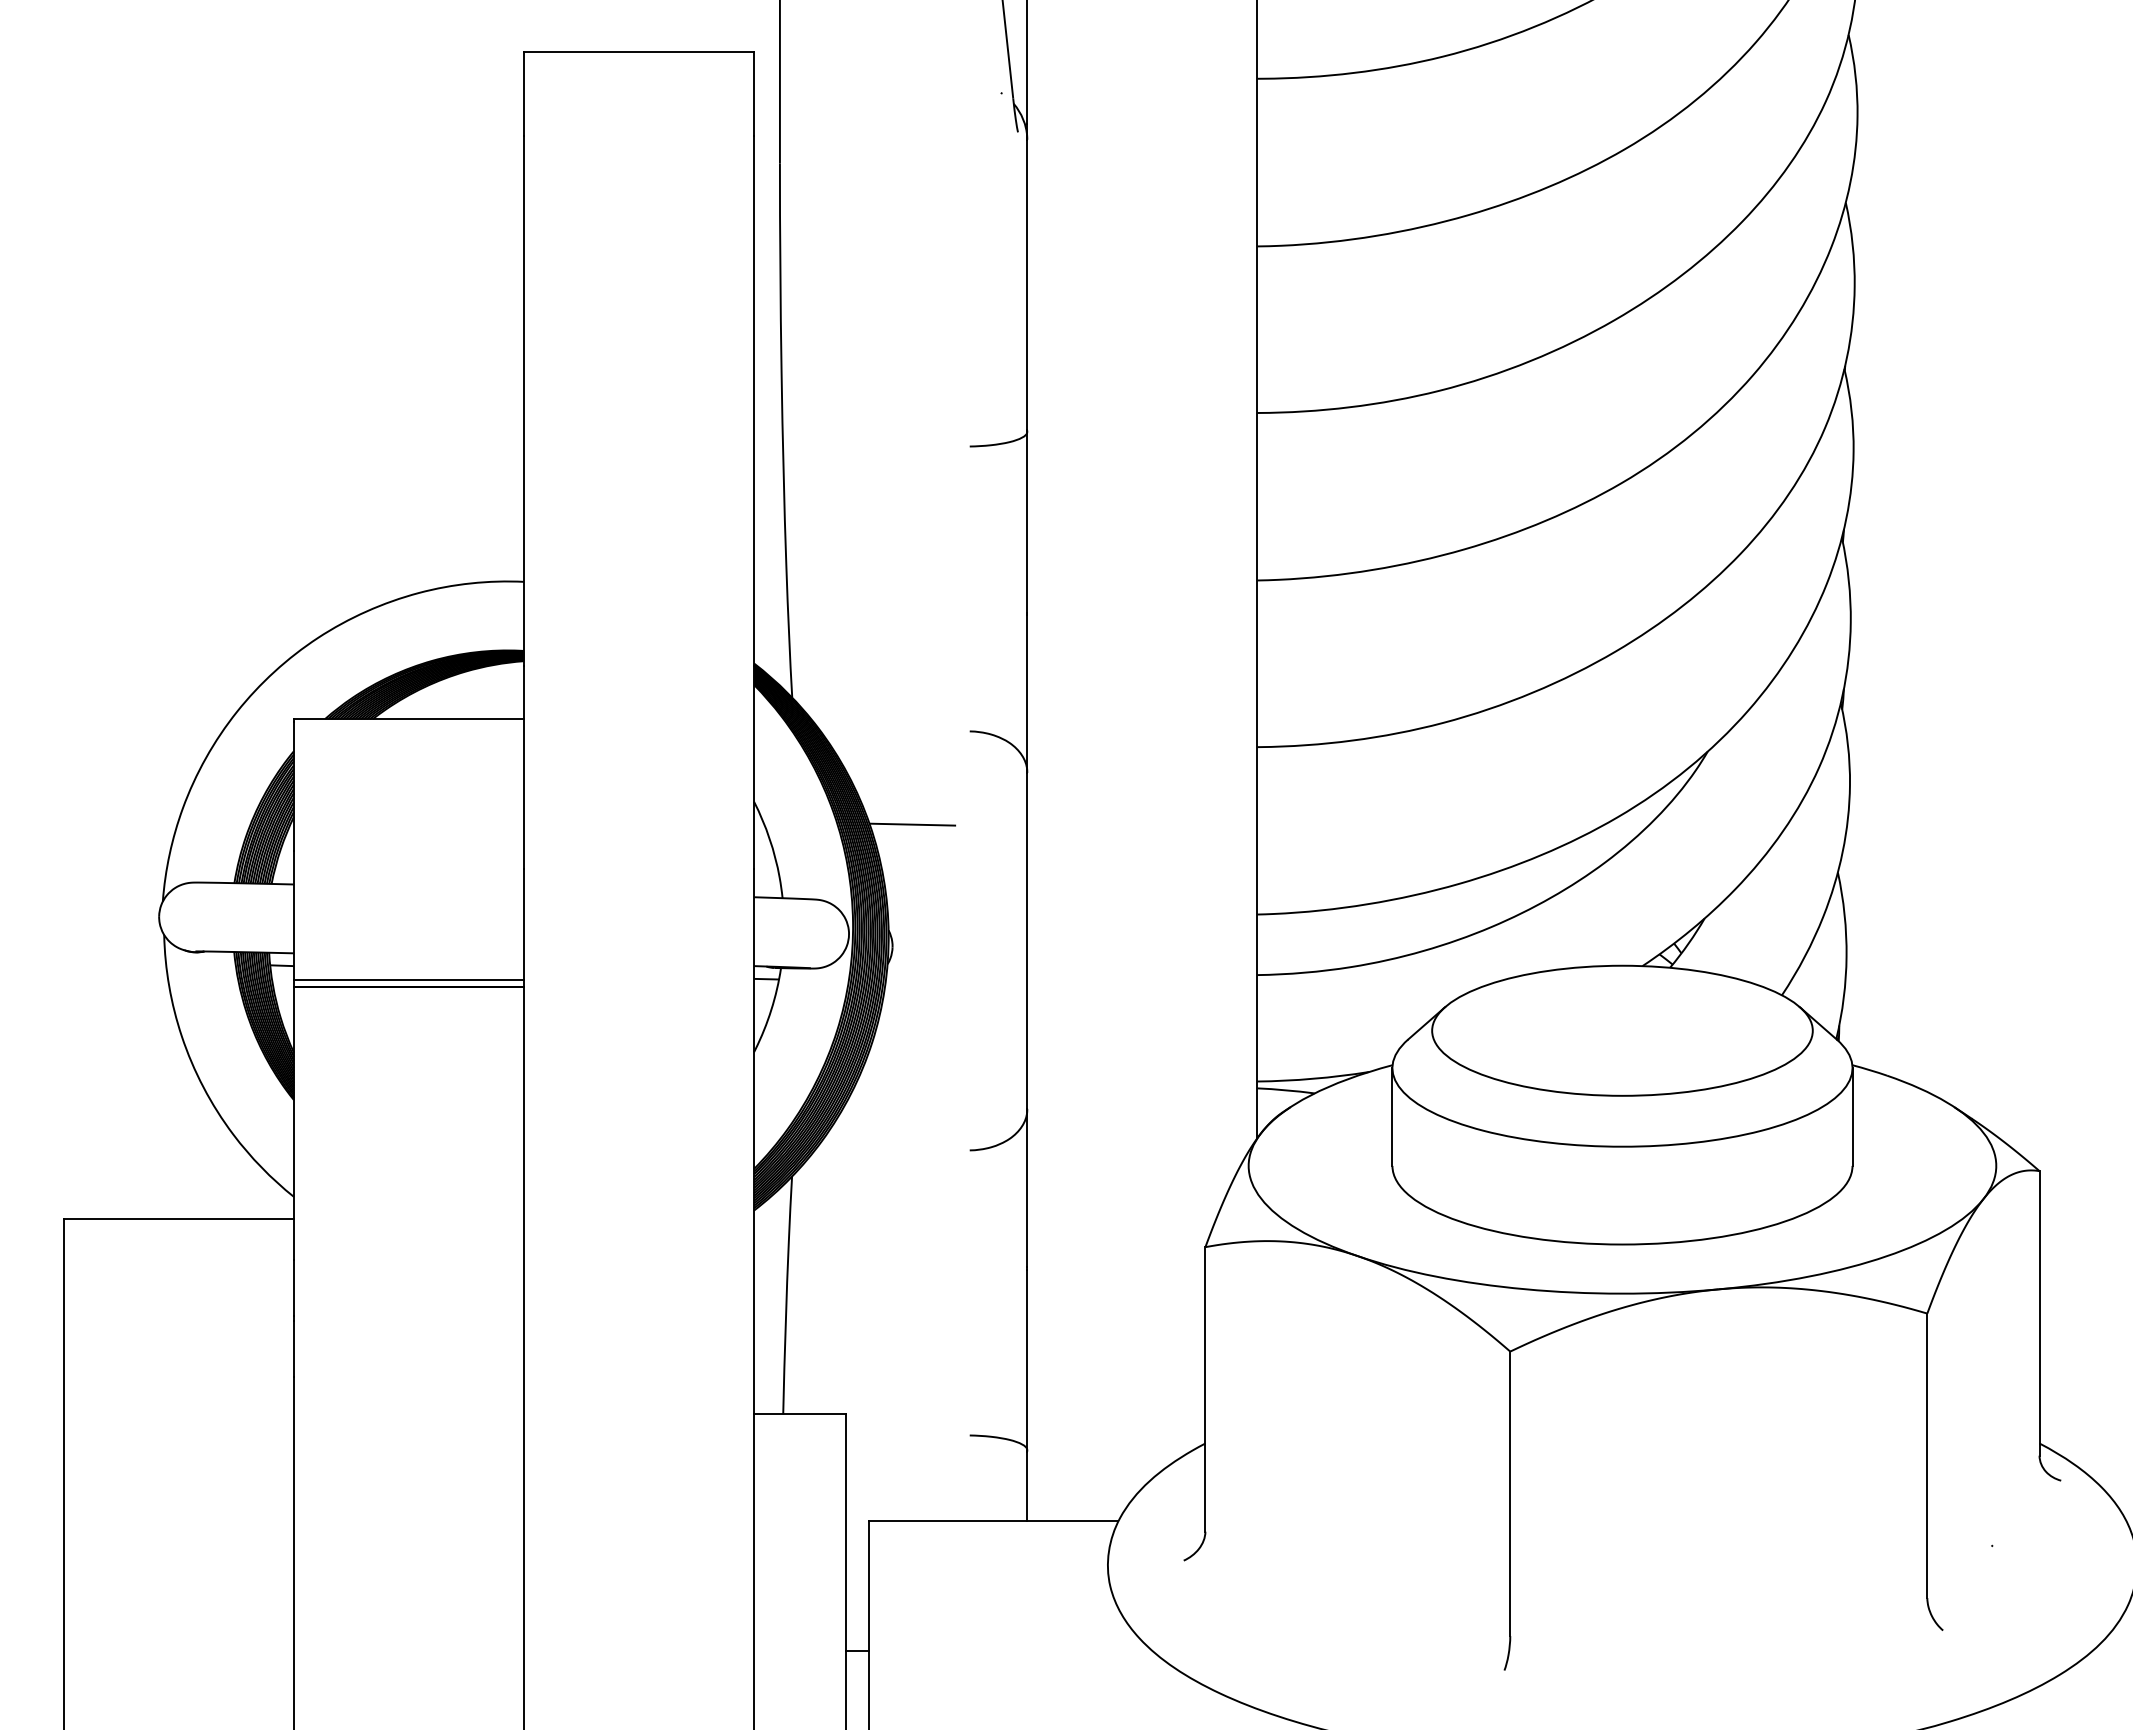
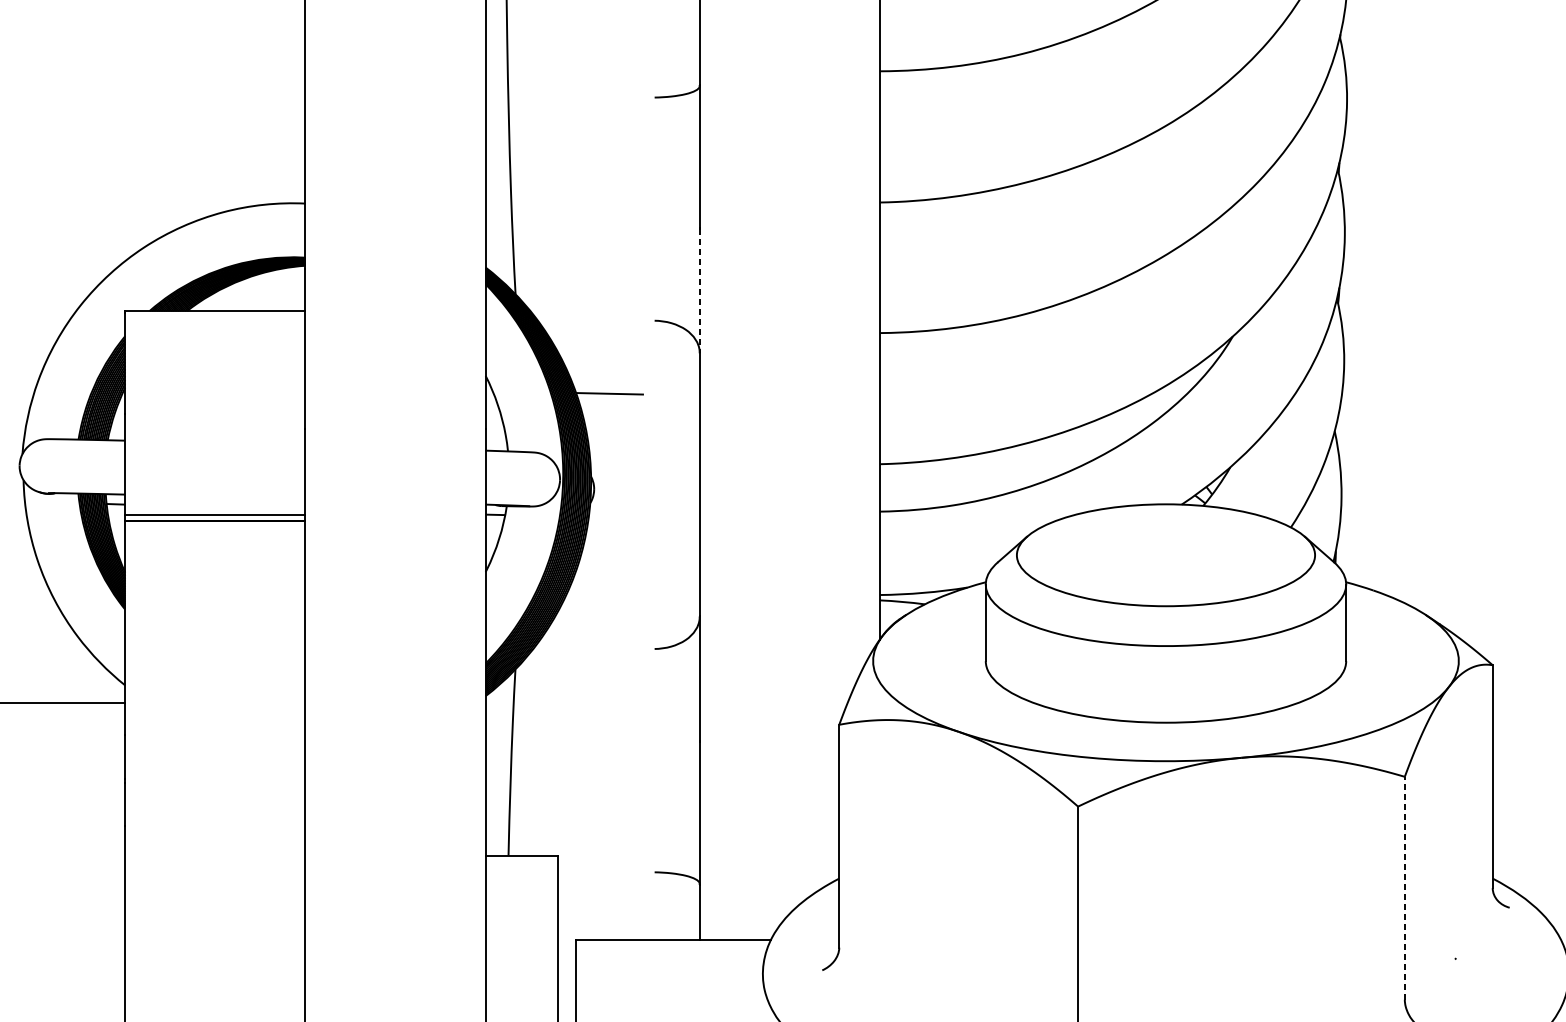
line: (1027, 694) -> (699, 291), solid -> dashed
line: (1927, 1455) -> (1404, 888), solid -> dashed

